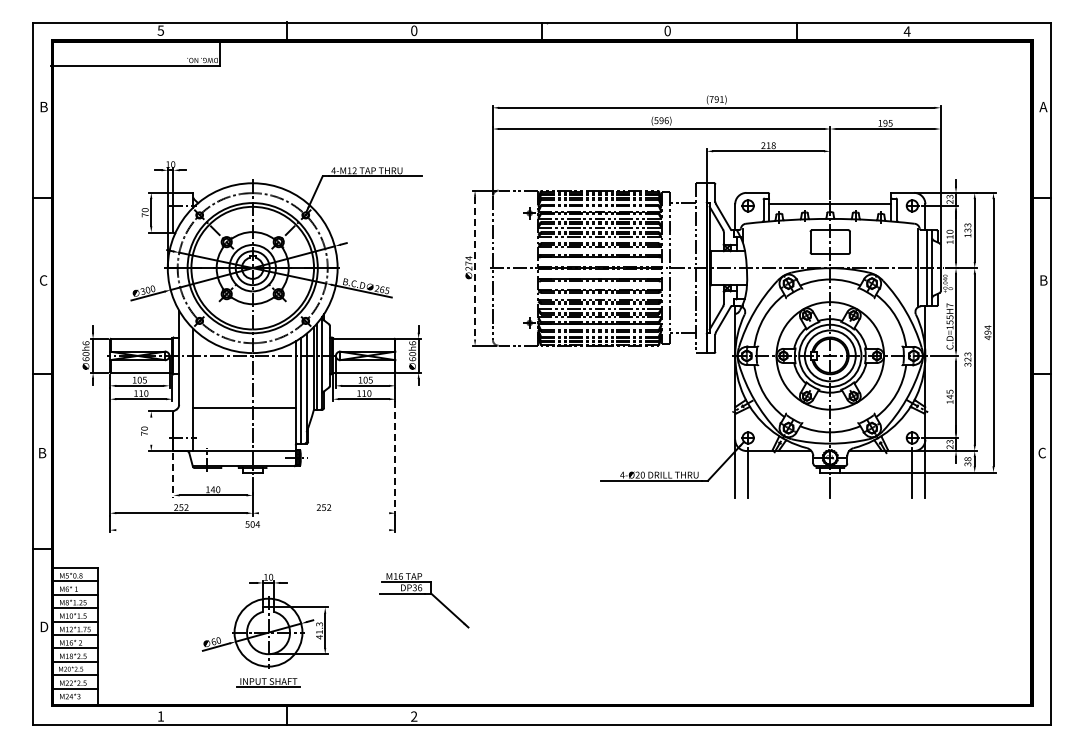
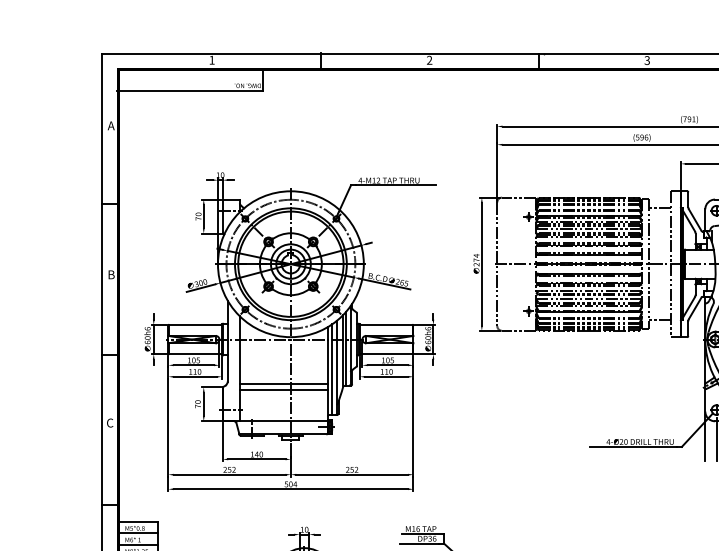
text: (160, 30) -> (211, 60), 5 -> 1
text: (414, 30) -> (429, 60), 0 -> 2
text: (667, 30) -> (647, 60), 0 -> 3
text: (43, 107) -> (111, 126), B -> A
line: (475, 268) -> (482, 264), dashed -> solid
text: (43, 280) -> (111, 274), C -> B
line: (244, 414) -> (283, 389), added
line: (151, 430) -> (203, 403), added
text: (42, 452) -> (110, 422), B -> C
line: (395, 458) -> (413, 427), dashed -> solid
line: (173, 475) -> (222, 442), dashed -> solid
line: (323, 513) -> (351, 474), added
line: (252, 530) -> (290, 489), added

